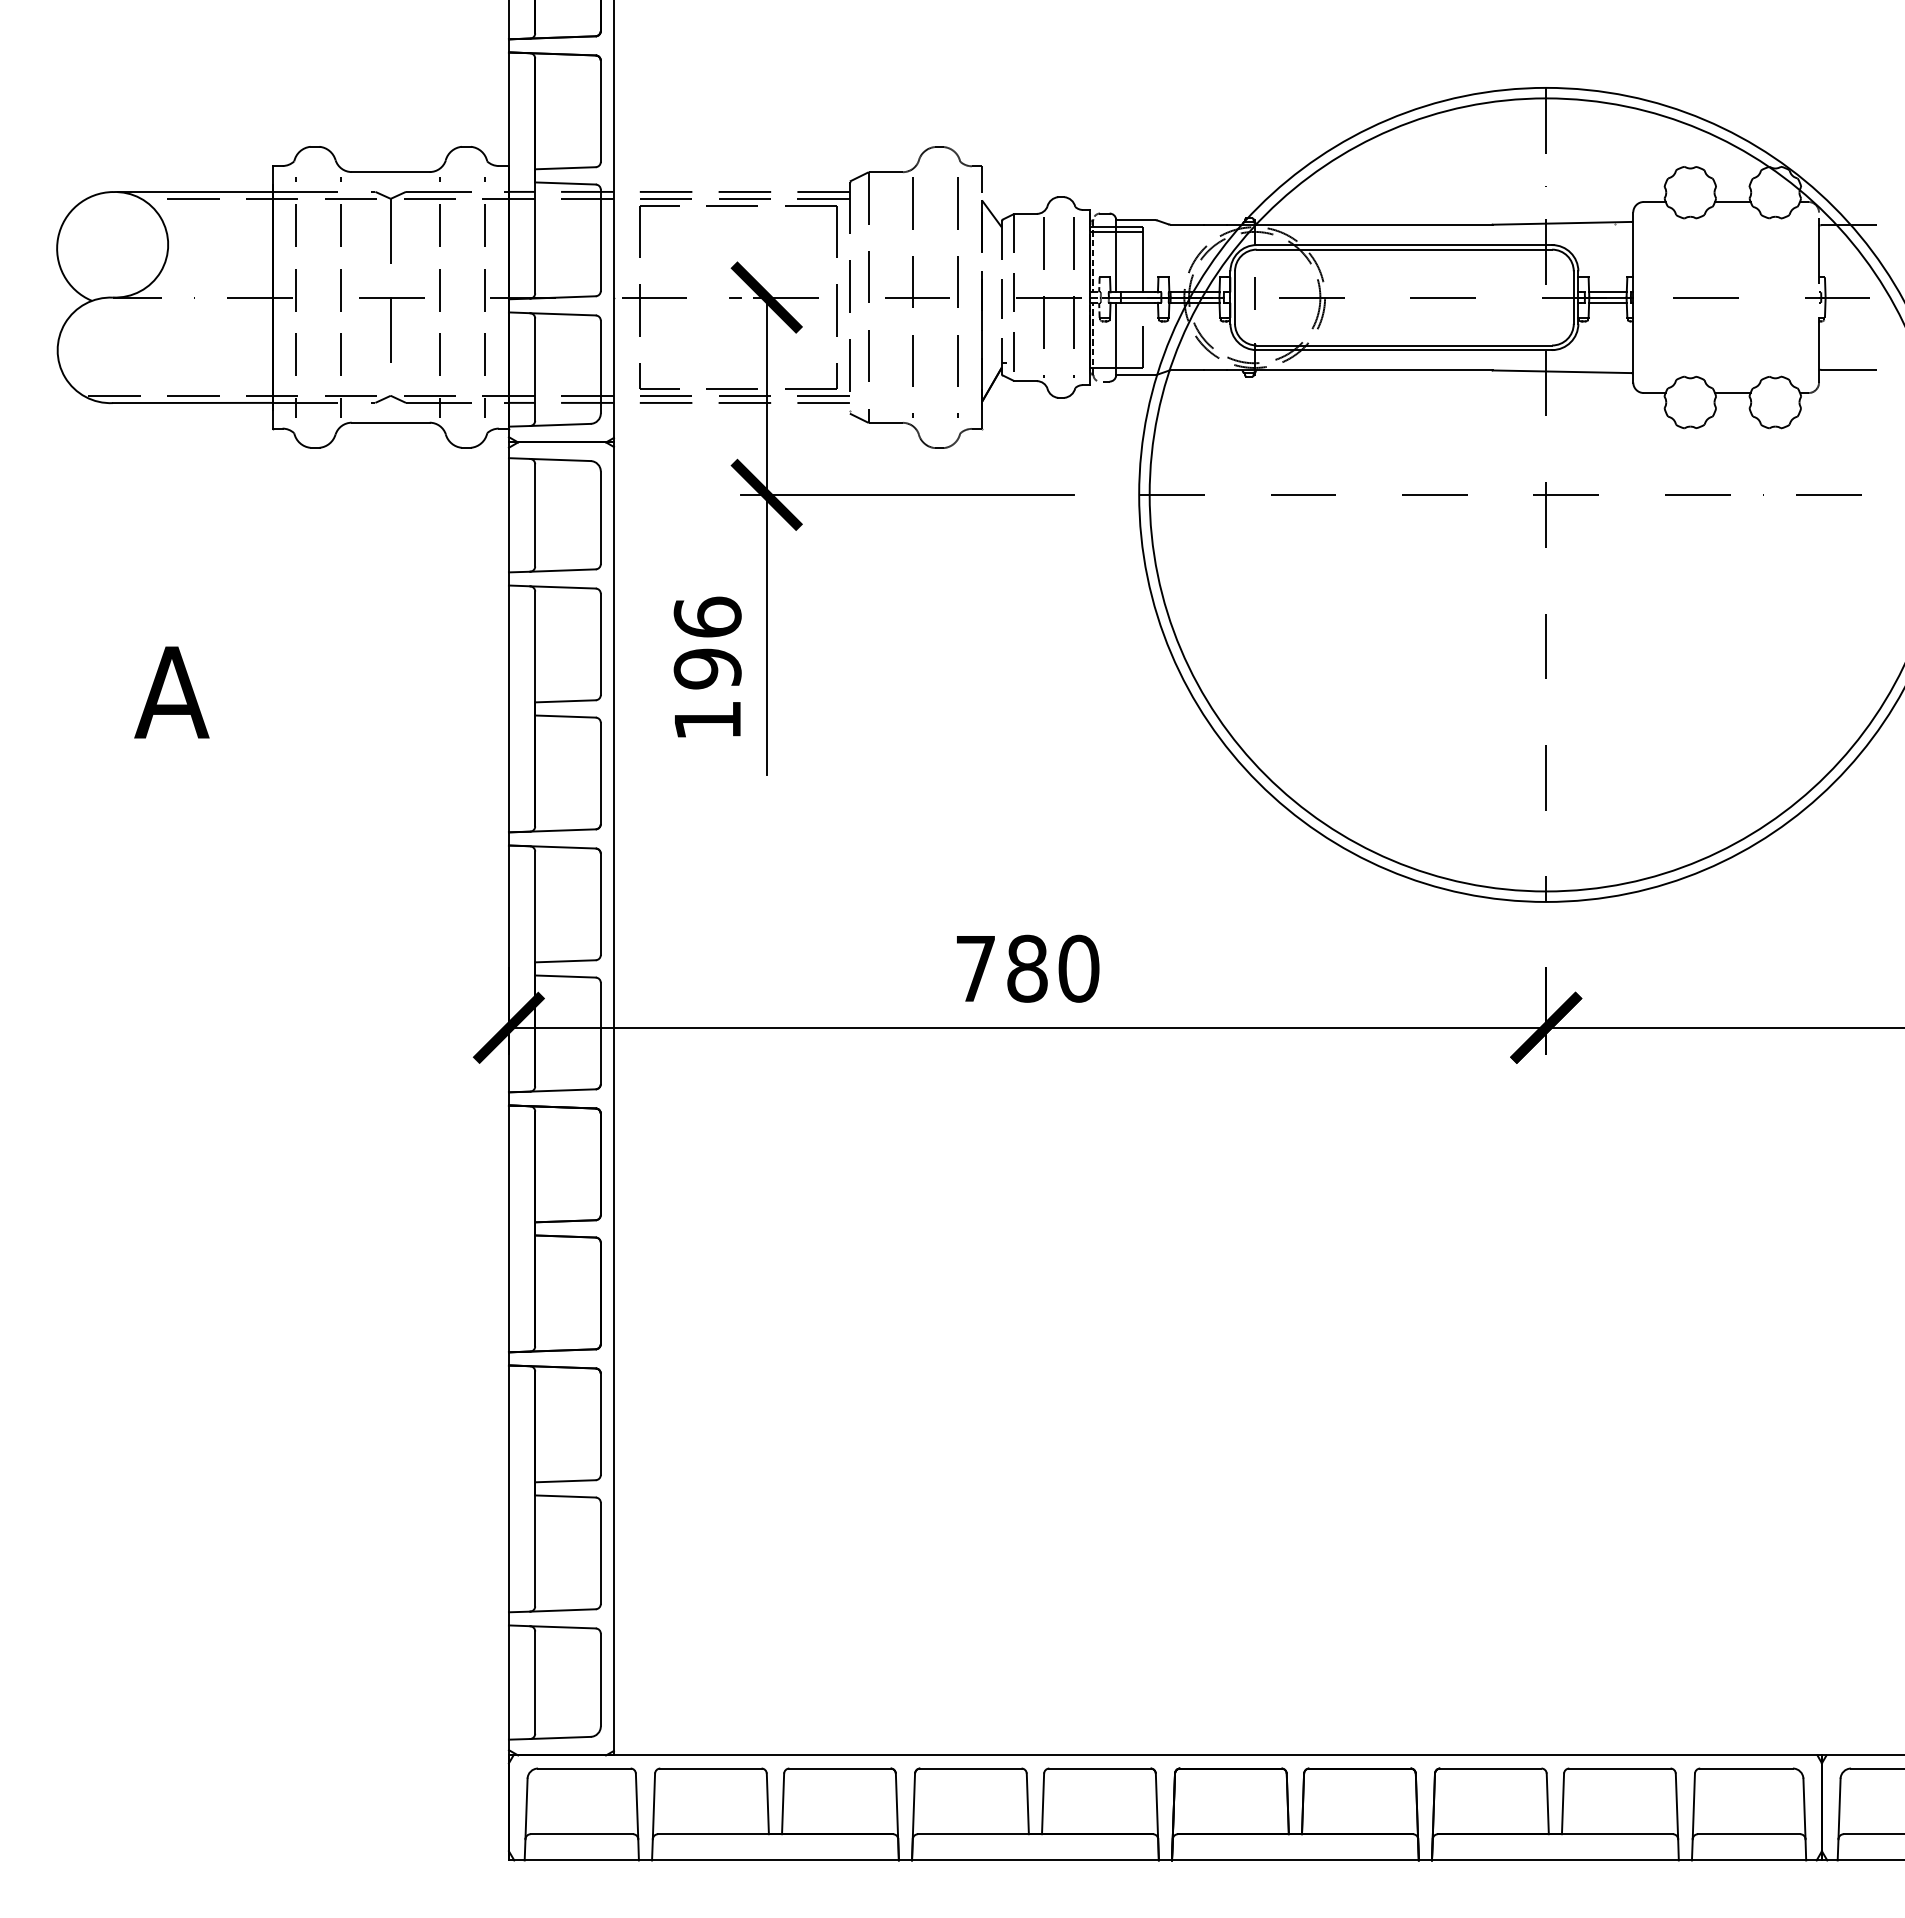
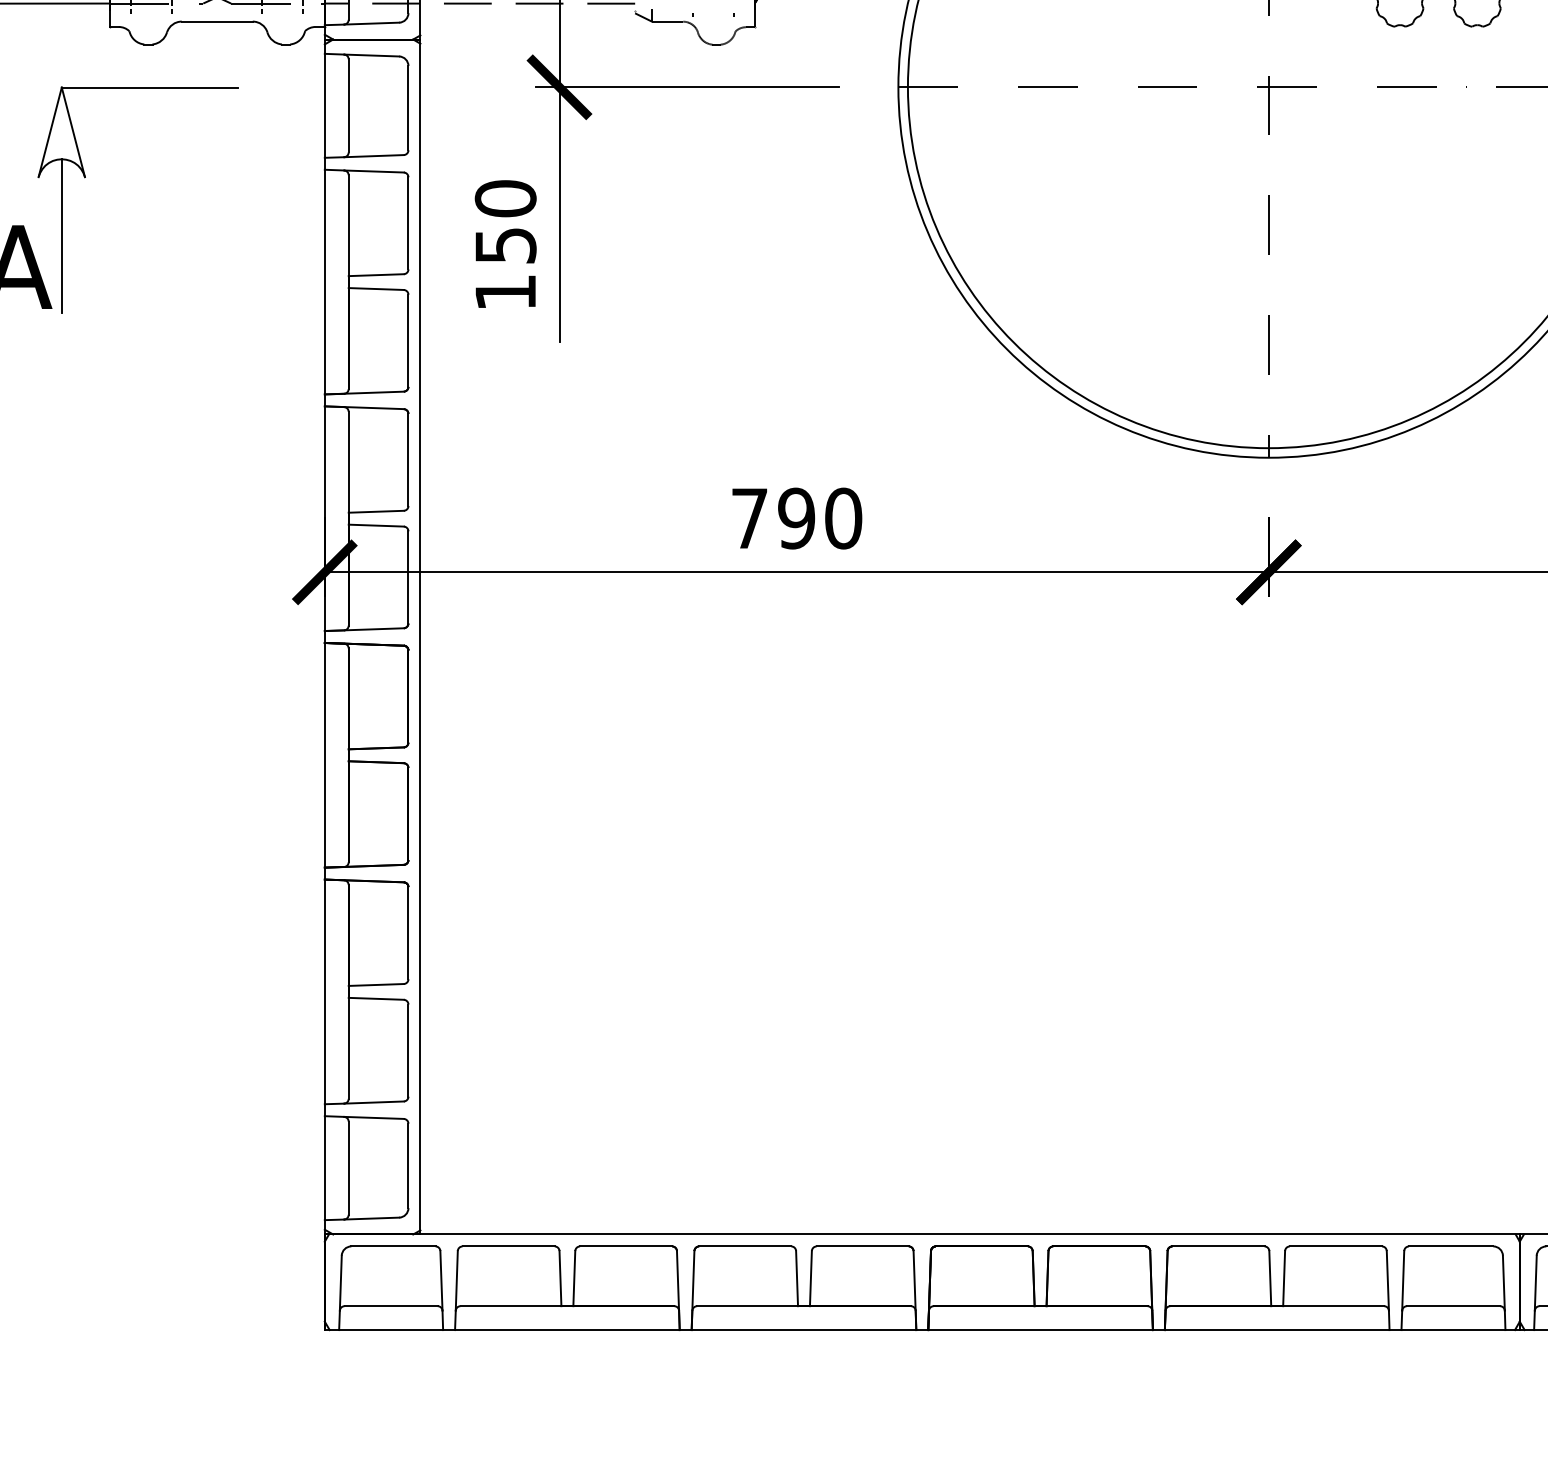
part: (246, 594) -> (85, 177), added
text: (707, 642) -> (505, 221), 196 -> 150
text: (1027, 968) -> (796, 518), 780 -> 790

